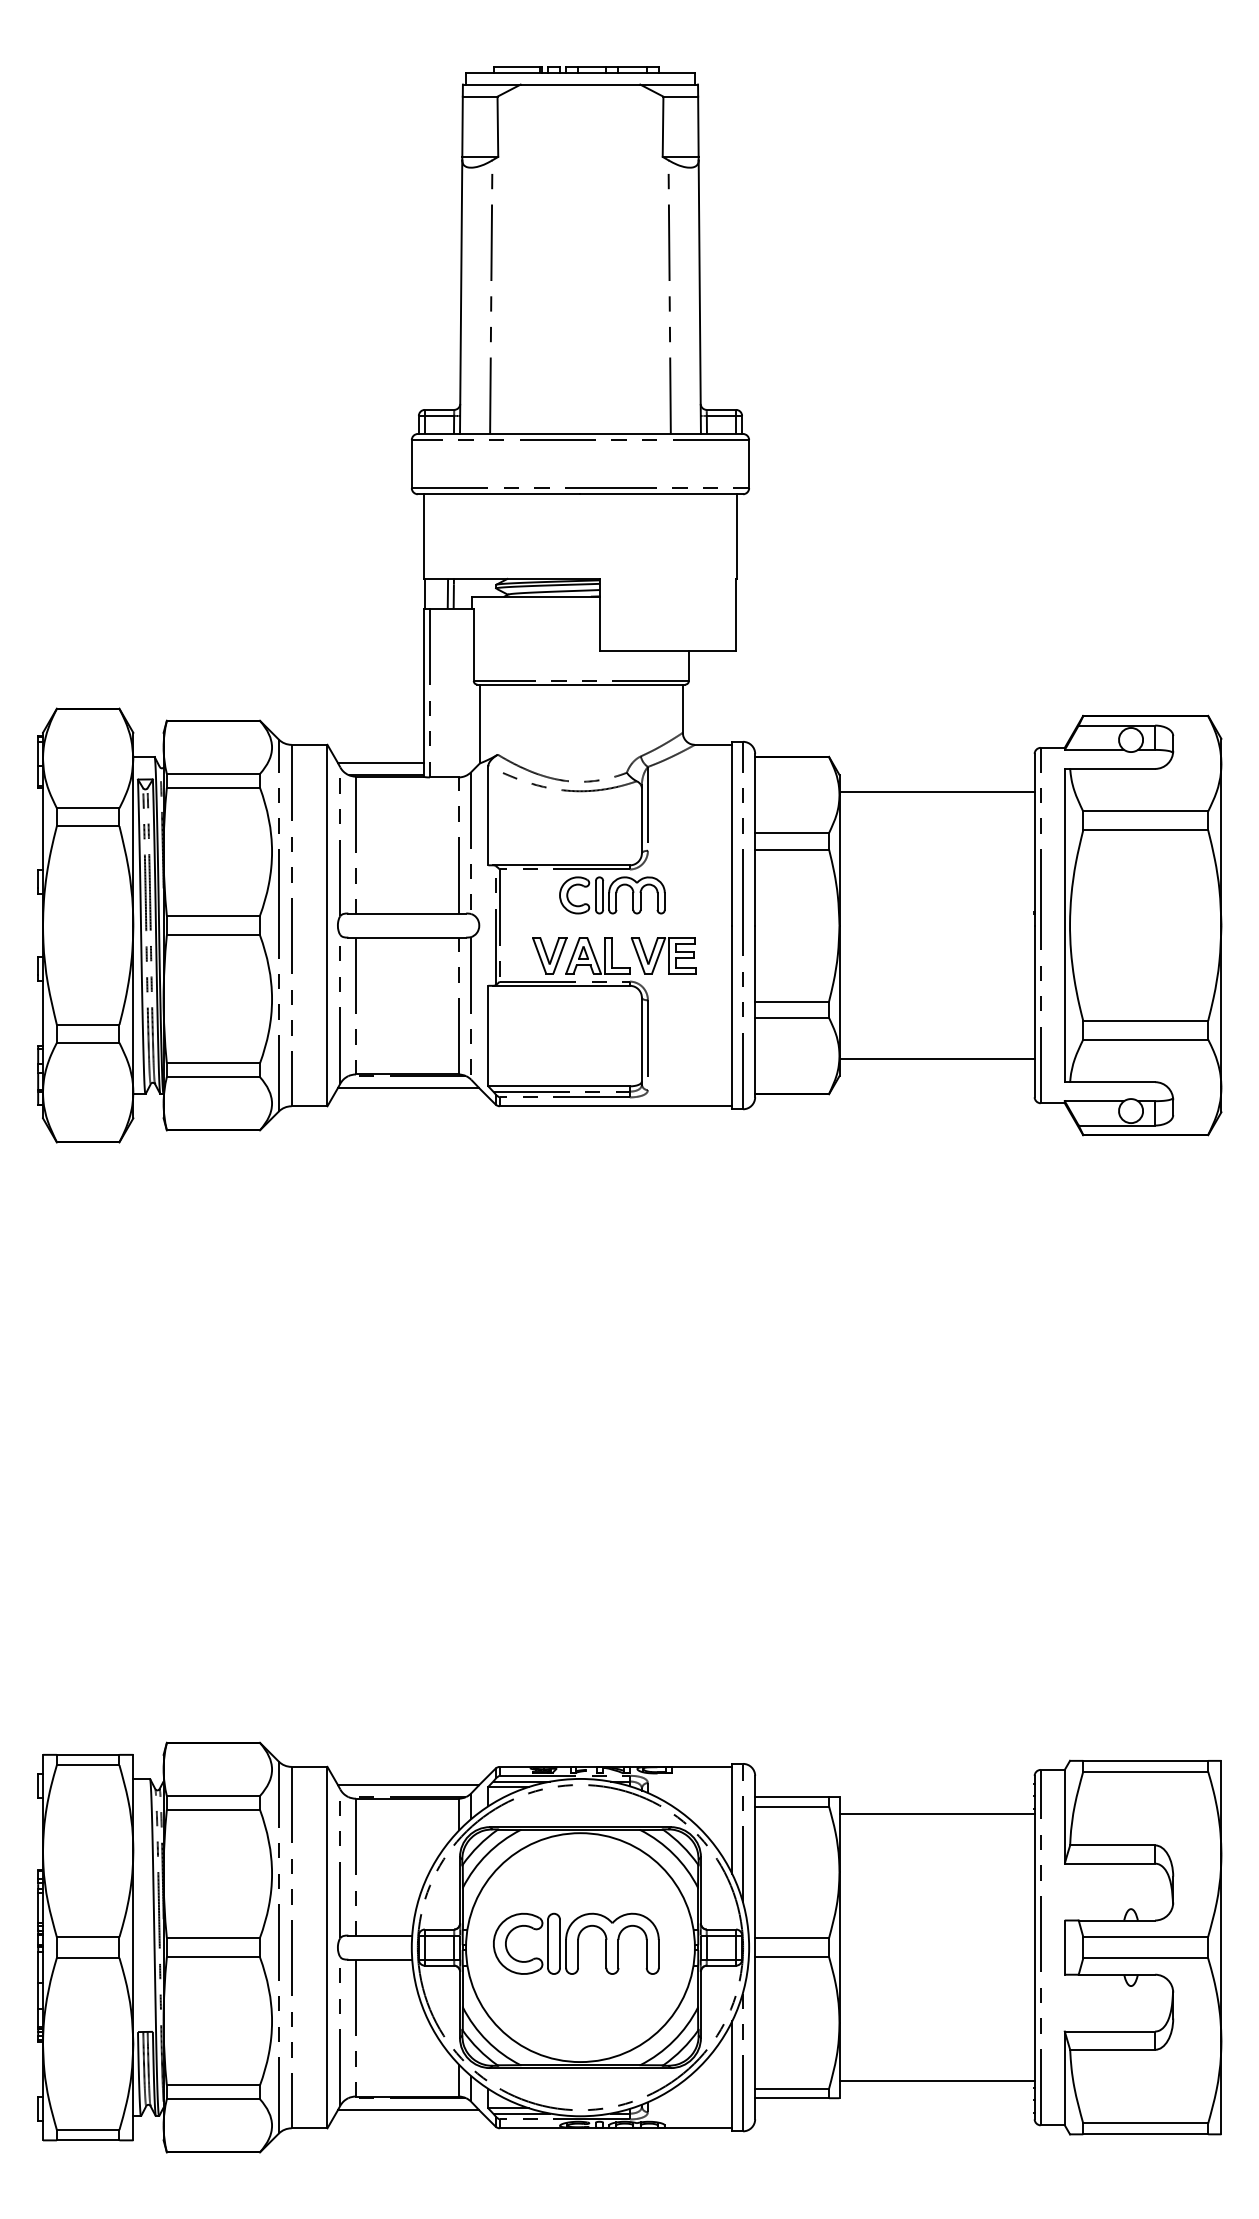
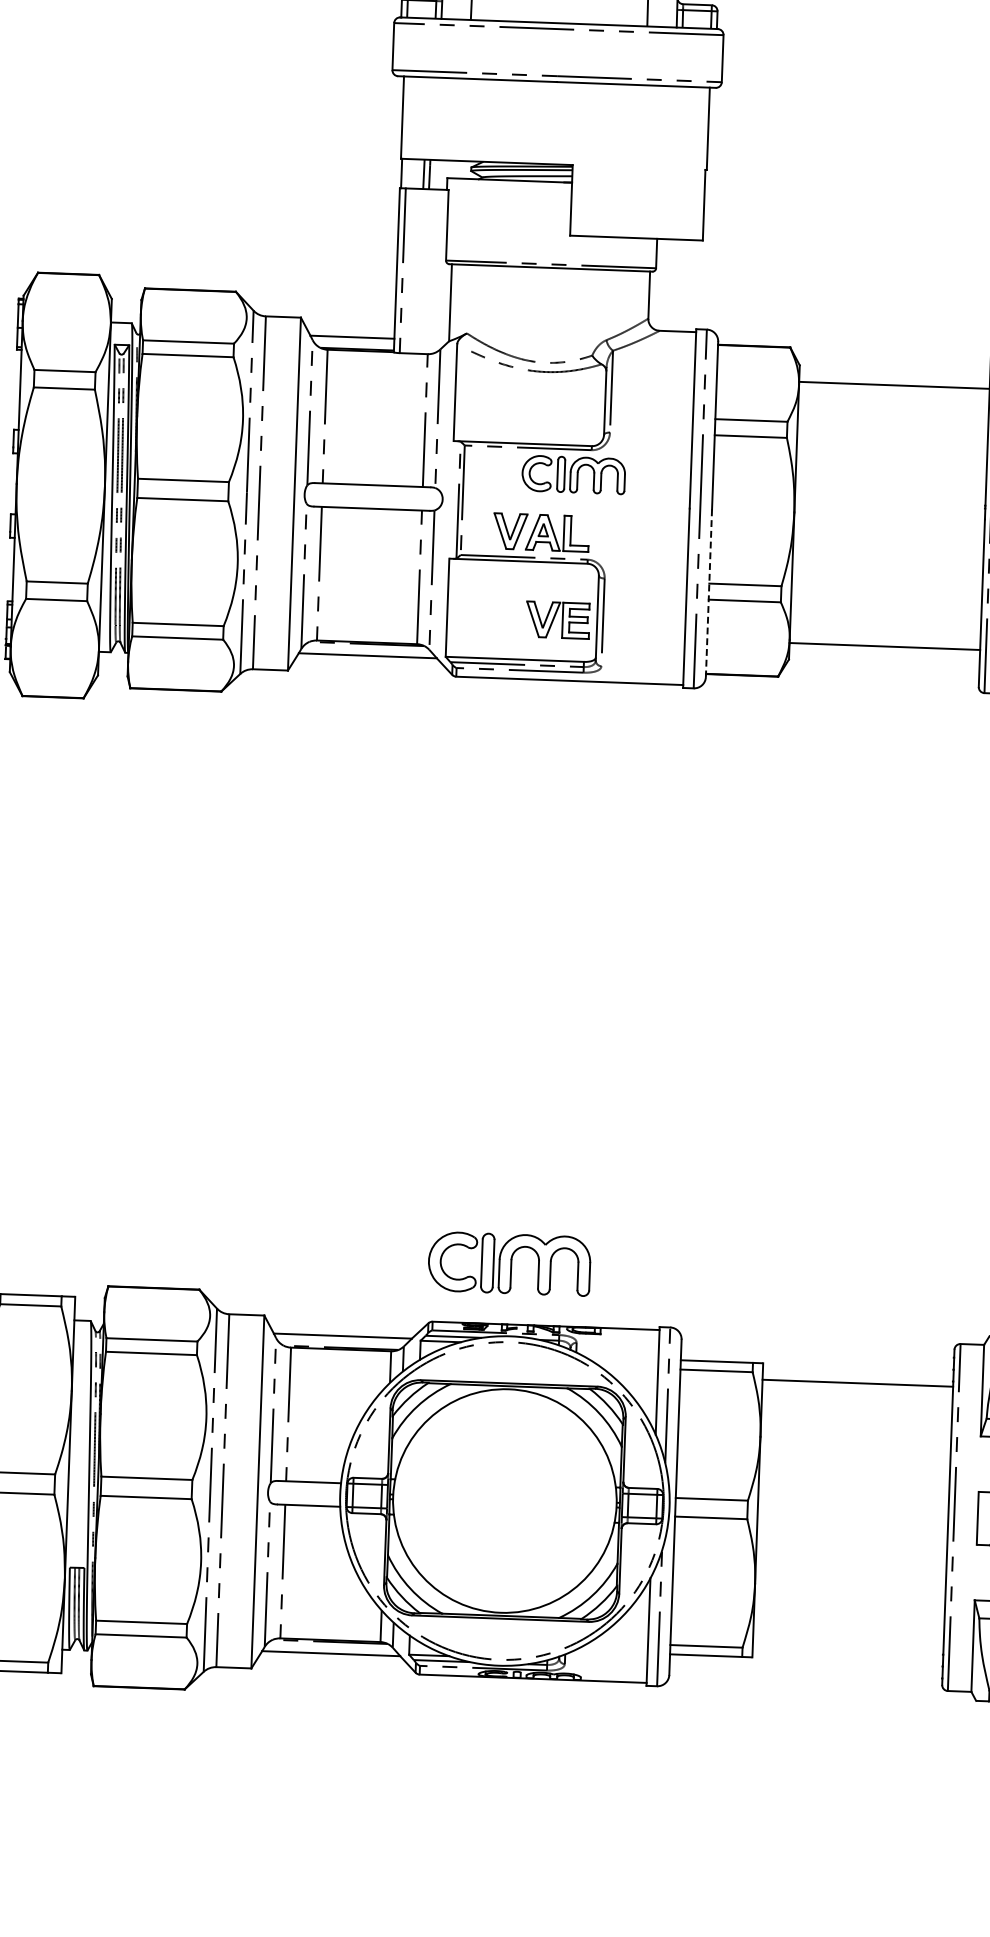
part: (663, 955) -> (557, 620), moved
line: (755, 1011) -> (709, 593), solid -> dashed
part: (576, 1943) -> (509, 1263), moved
line: (936, 2081) -> (847, 1644), removed

